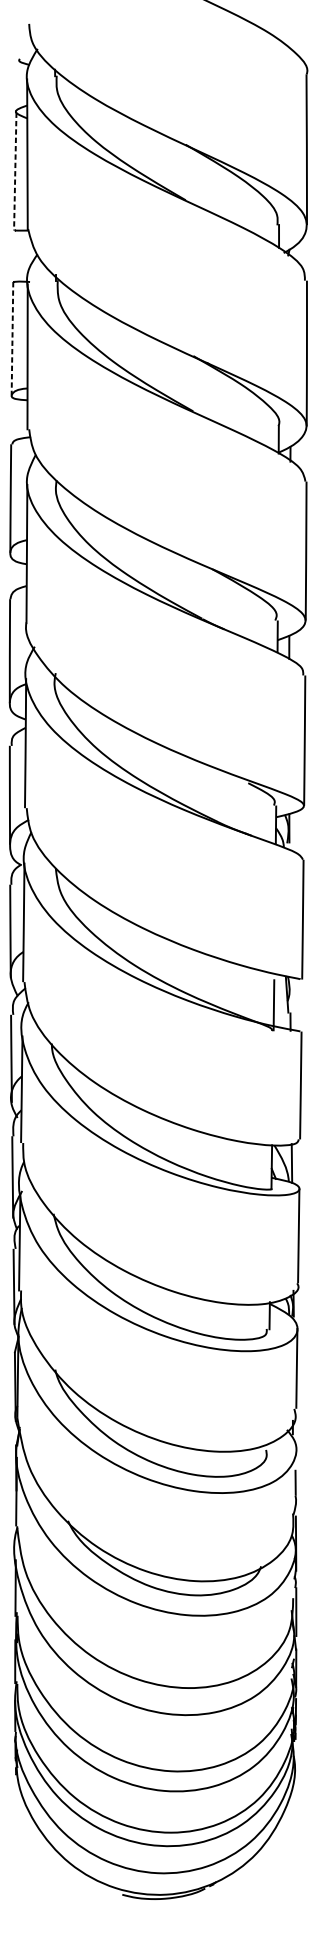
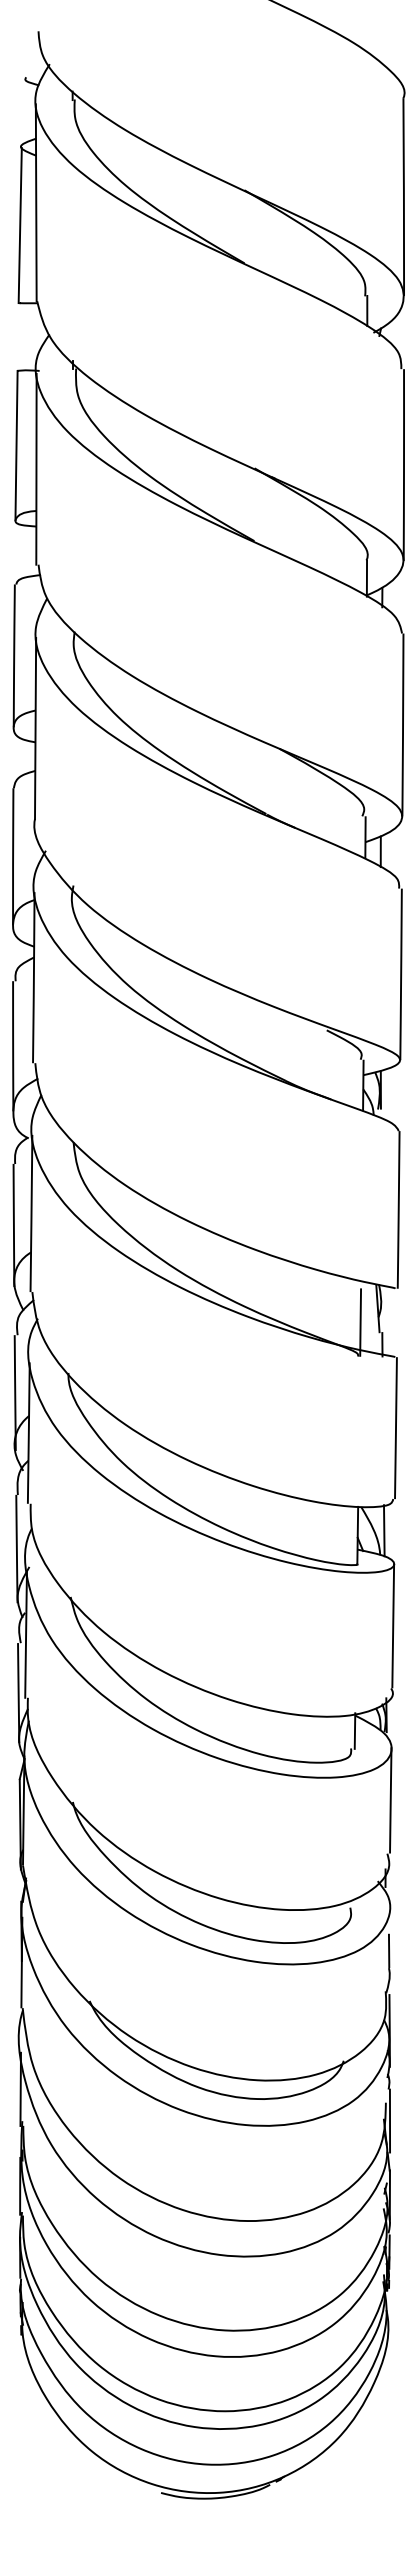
line: (15, 171) -> (20, 225), dashed -> solid
line: (12, 338) -> (16, 445), dashed -> solid

